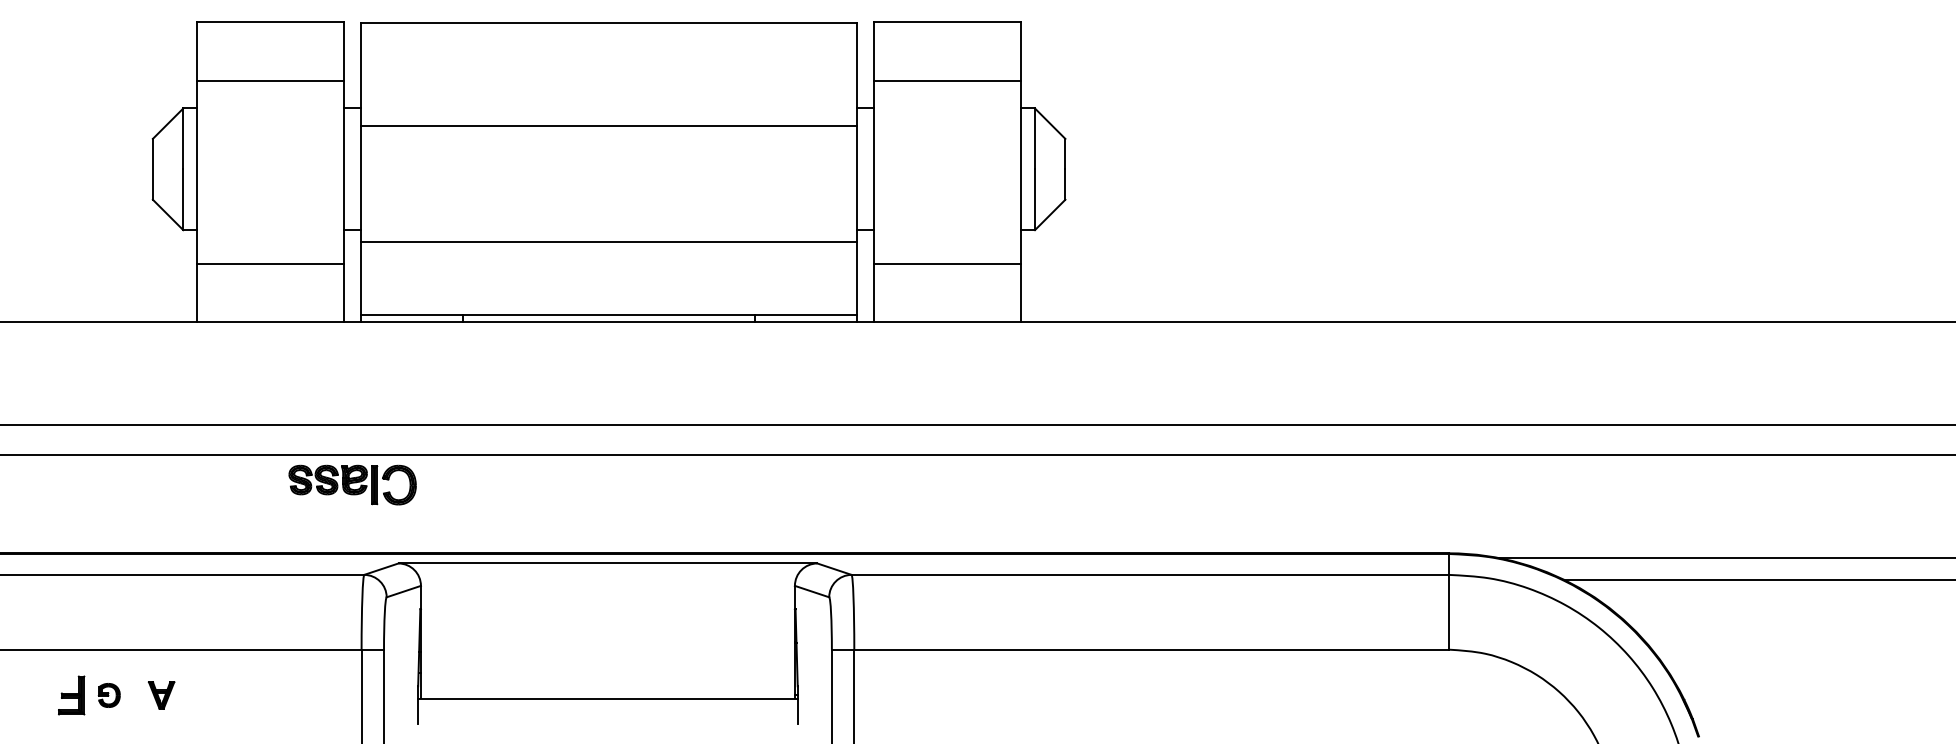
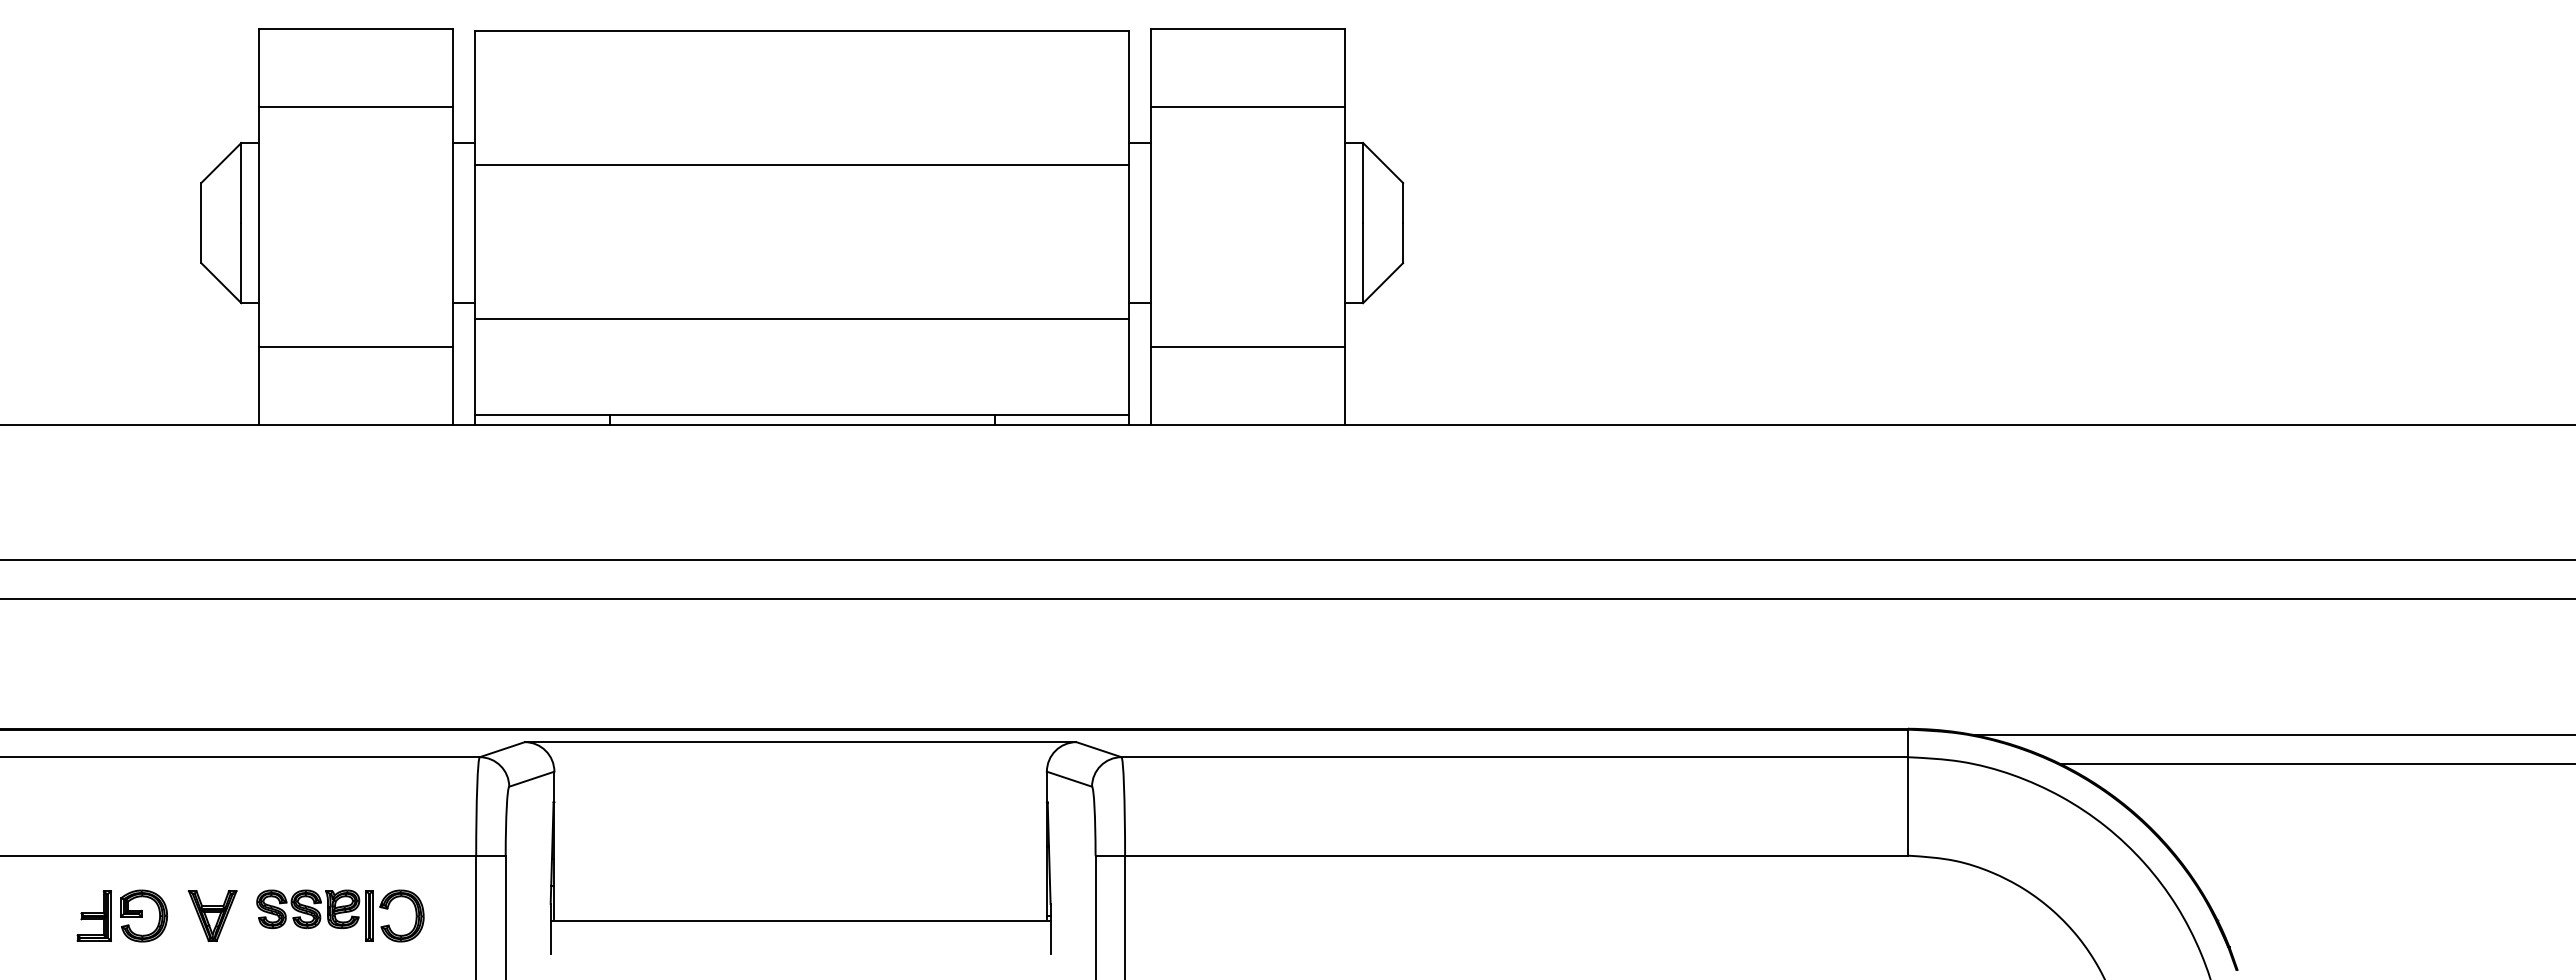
part: (352, 484) -> (340, 915), moved
part: (108, 695) -> (143, 915), size x1.67
part: (161, 695) -> (212, 915), size x1.43

